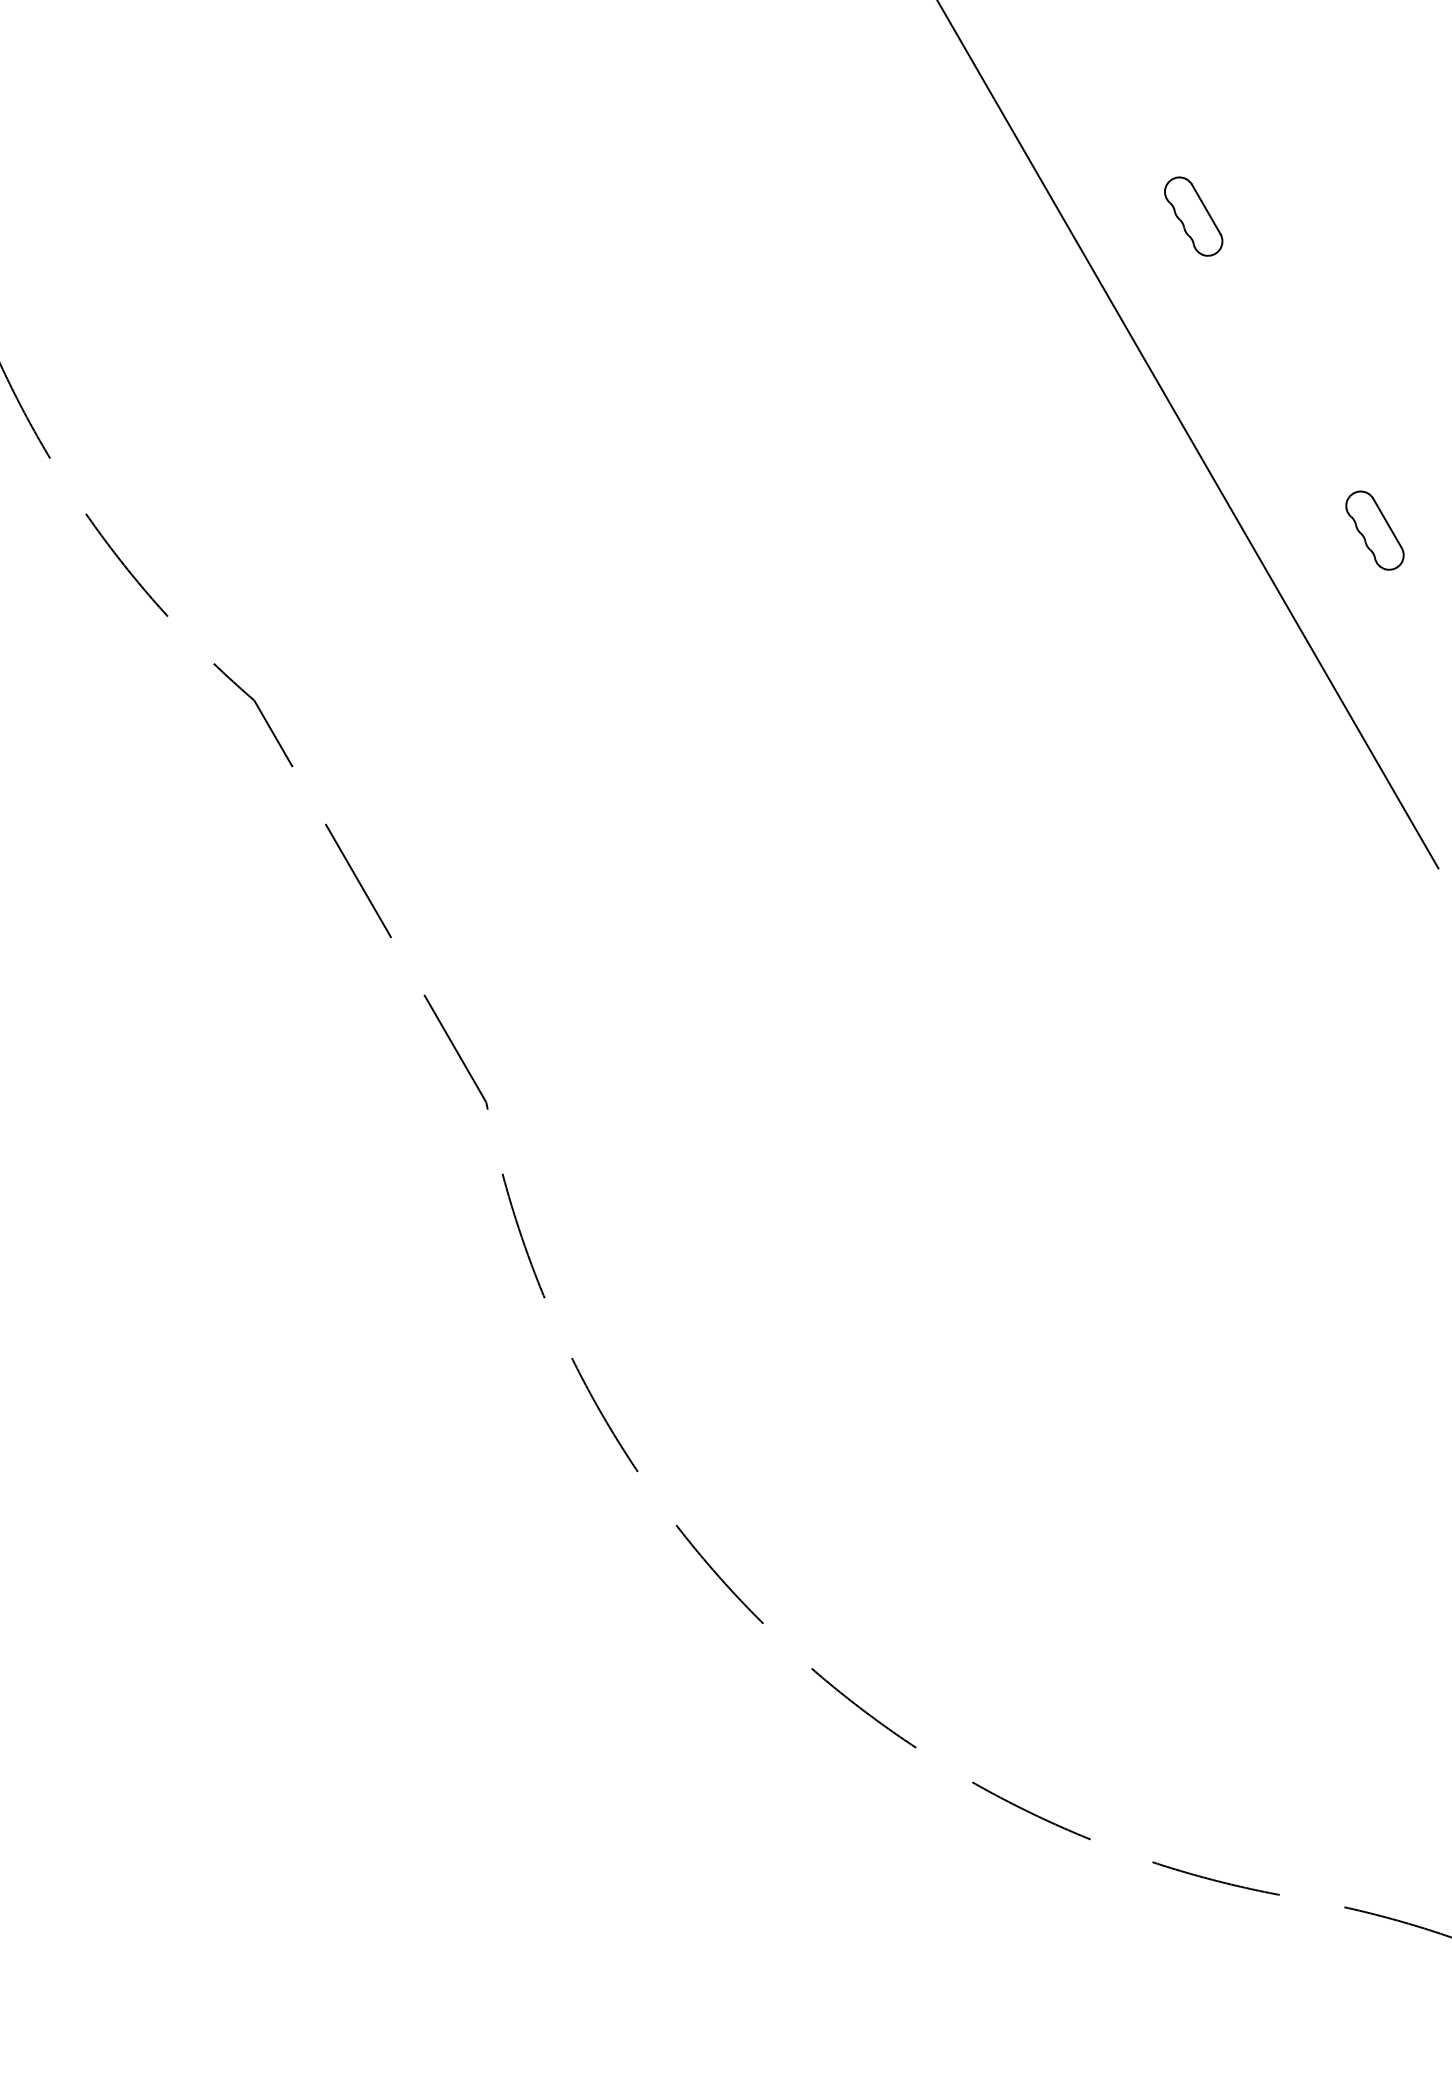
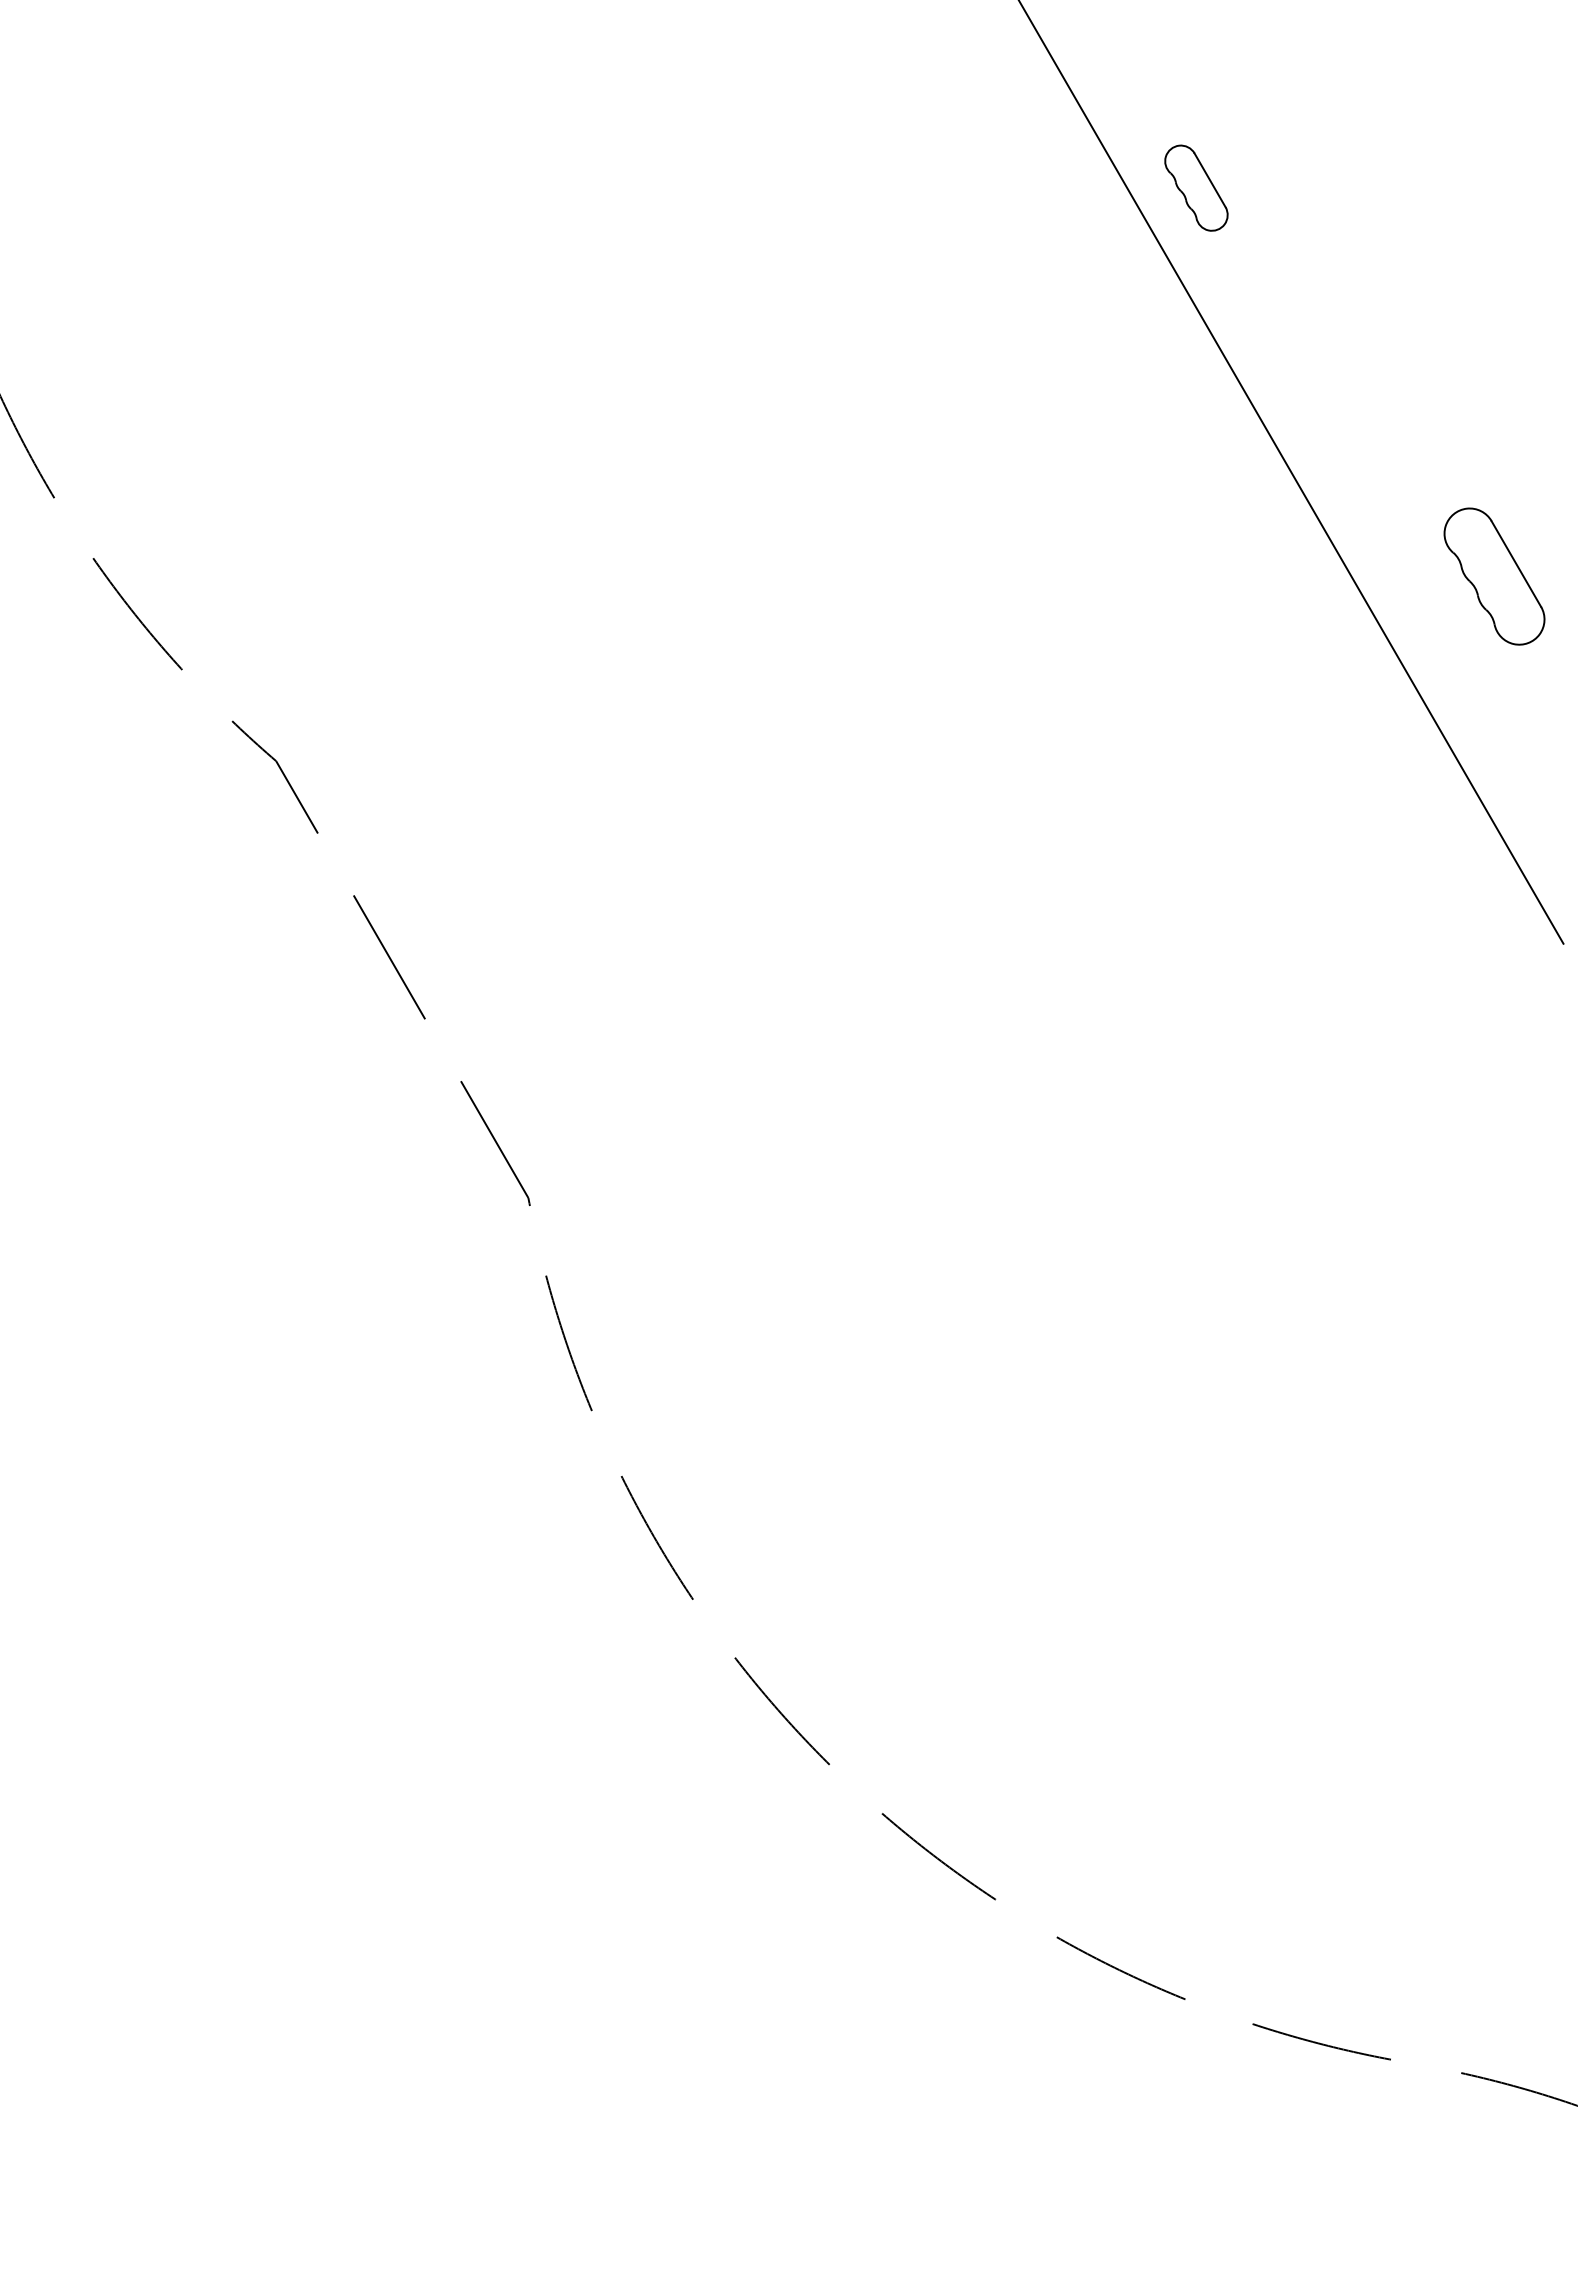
part: (1193, 215) -> (1196, 187), moved
part: (1374, 530) -> (1494, 576), size x1.6

